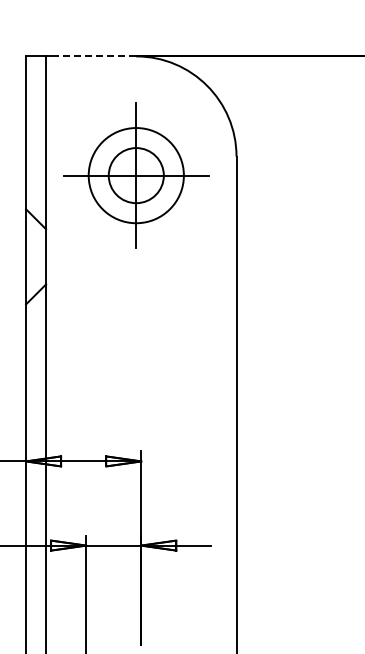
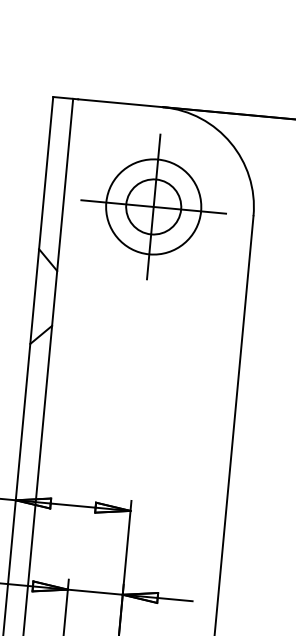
line: (93, 56) -> (120, 103), dashed -> solid
part: (136, 175) -> (153, 206), moved

